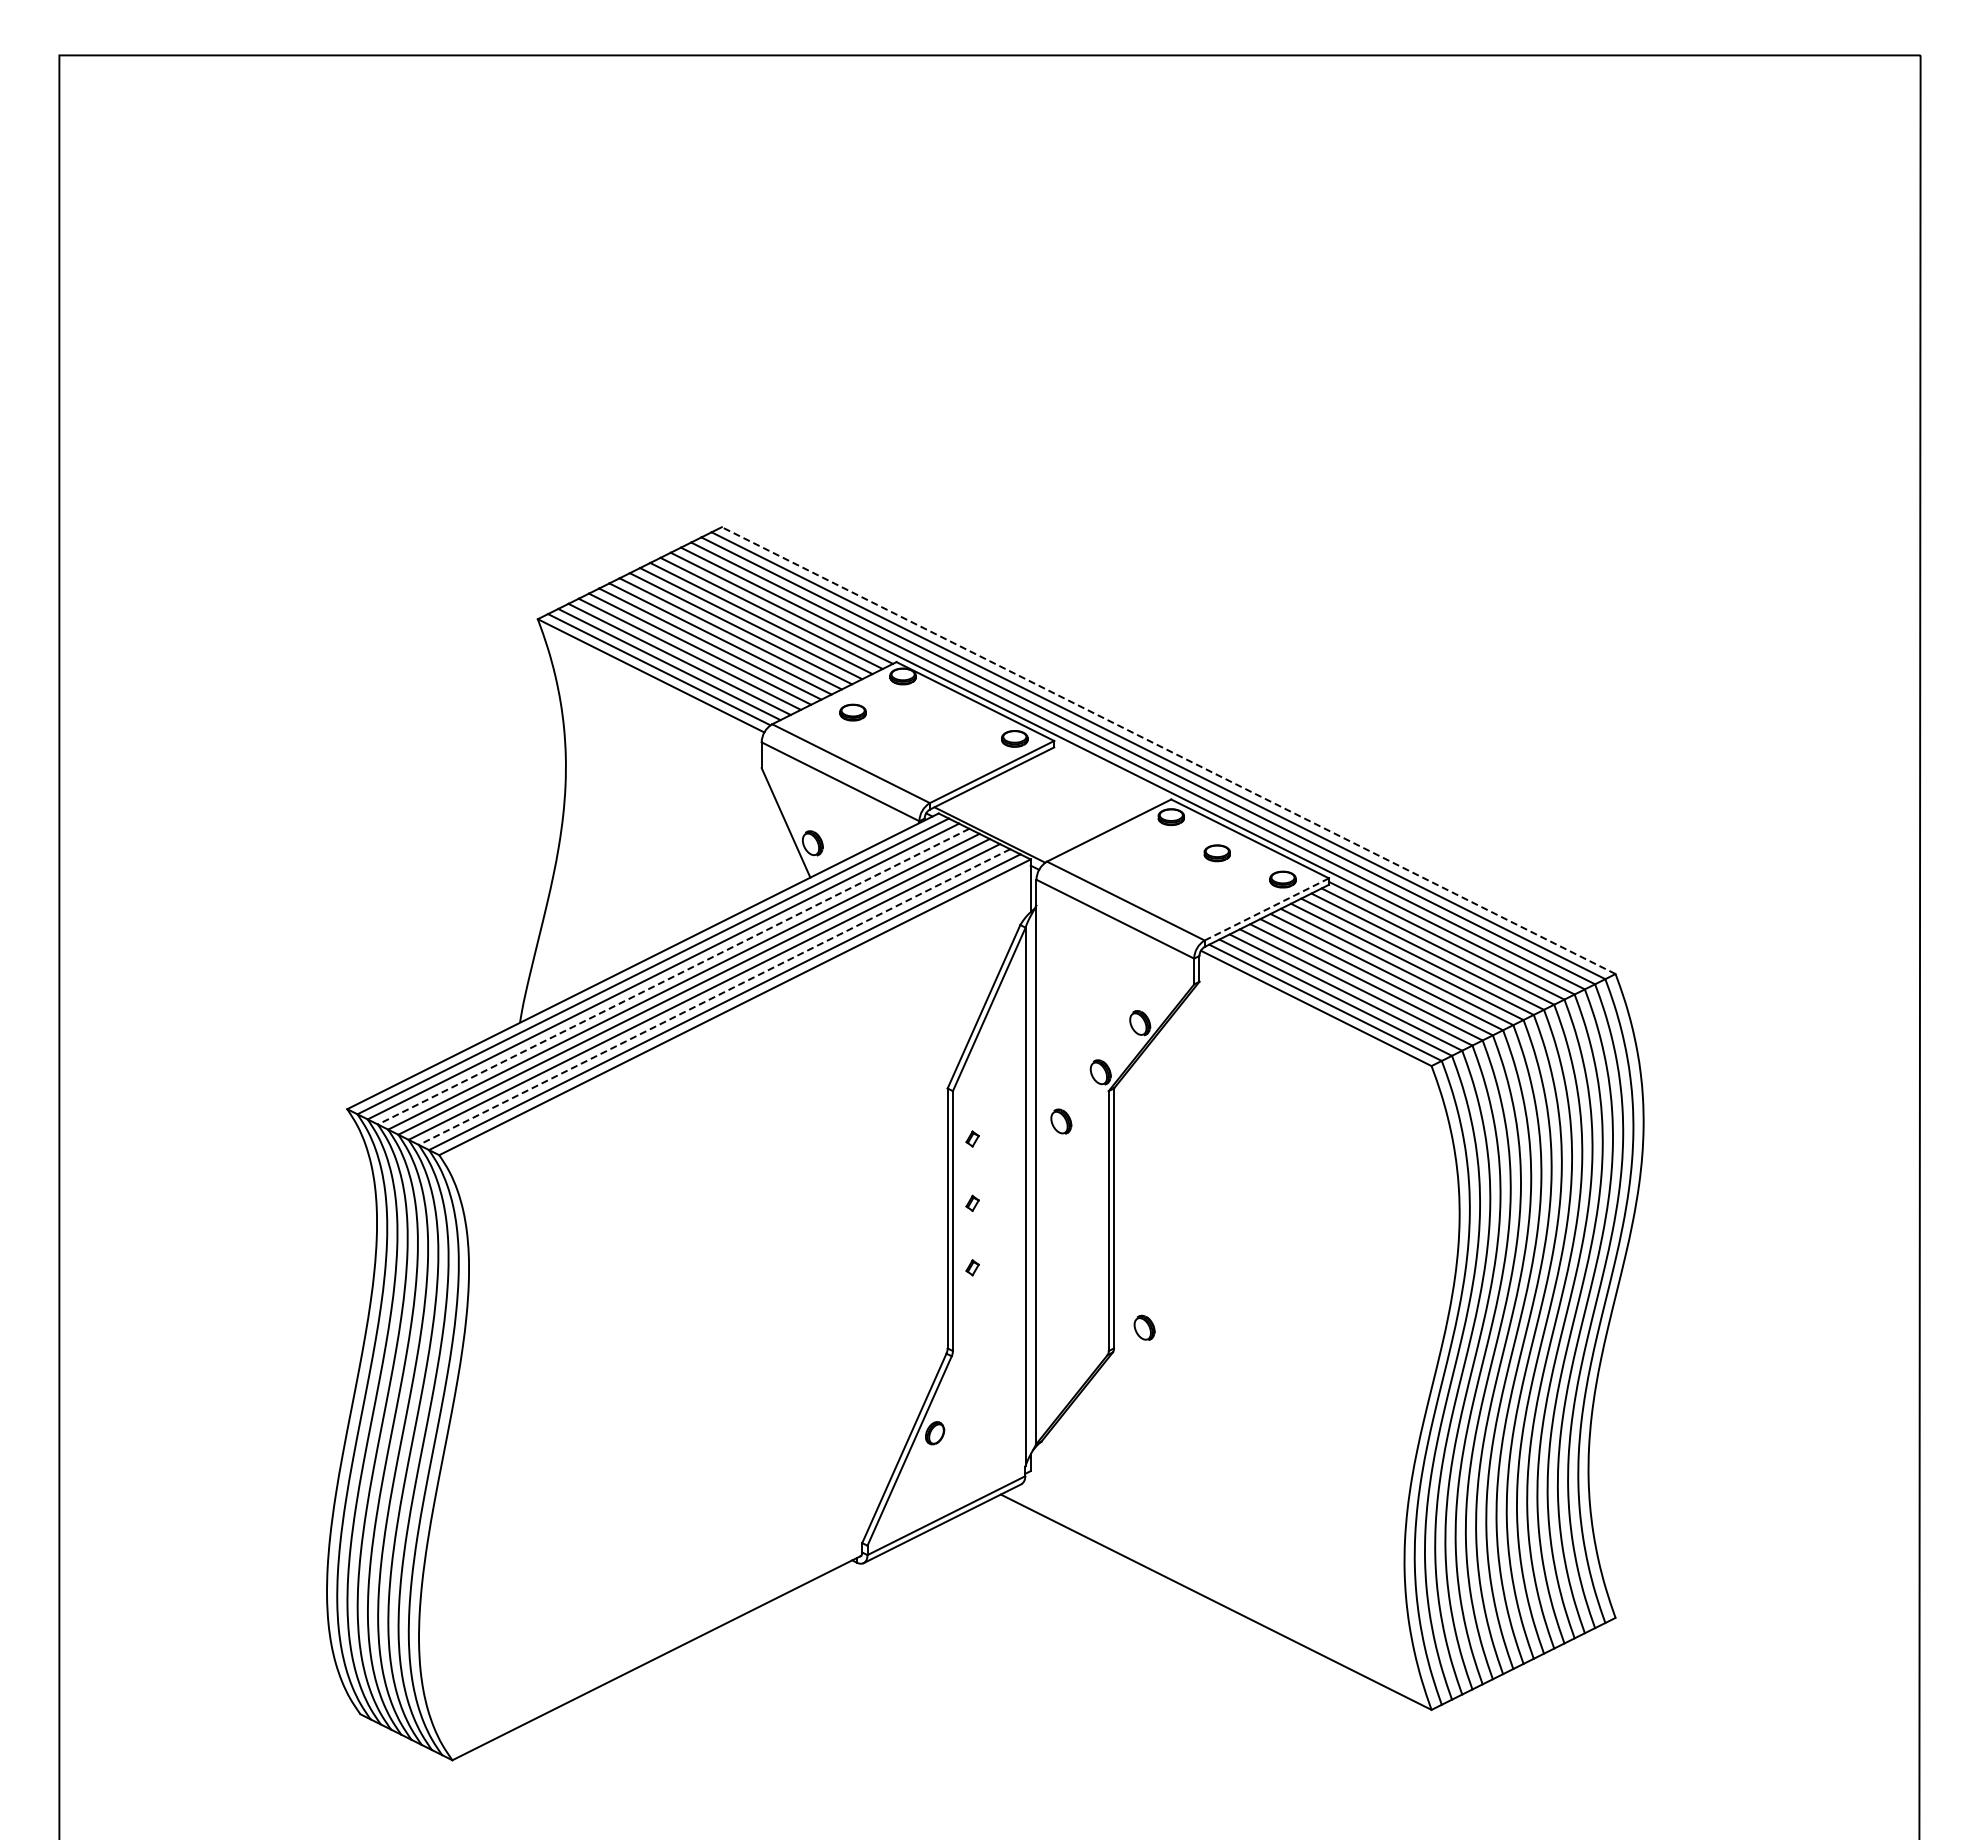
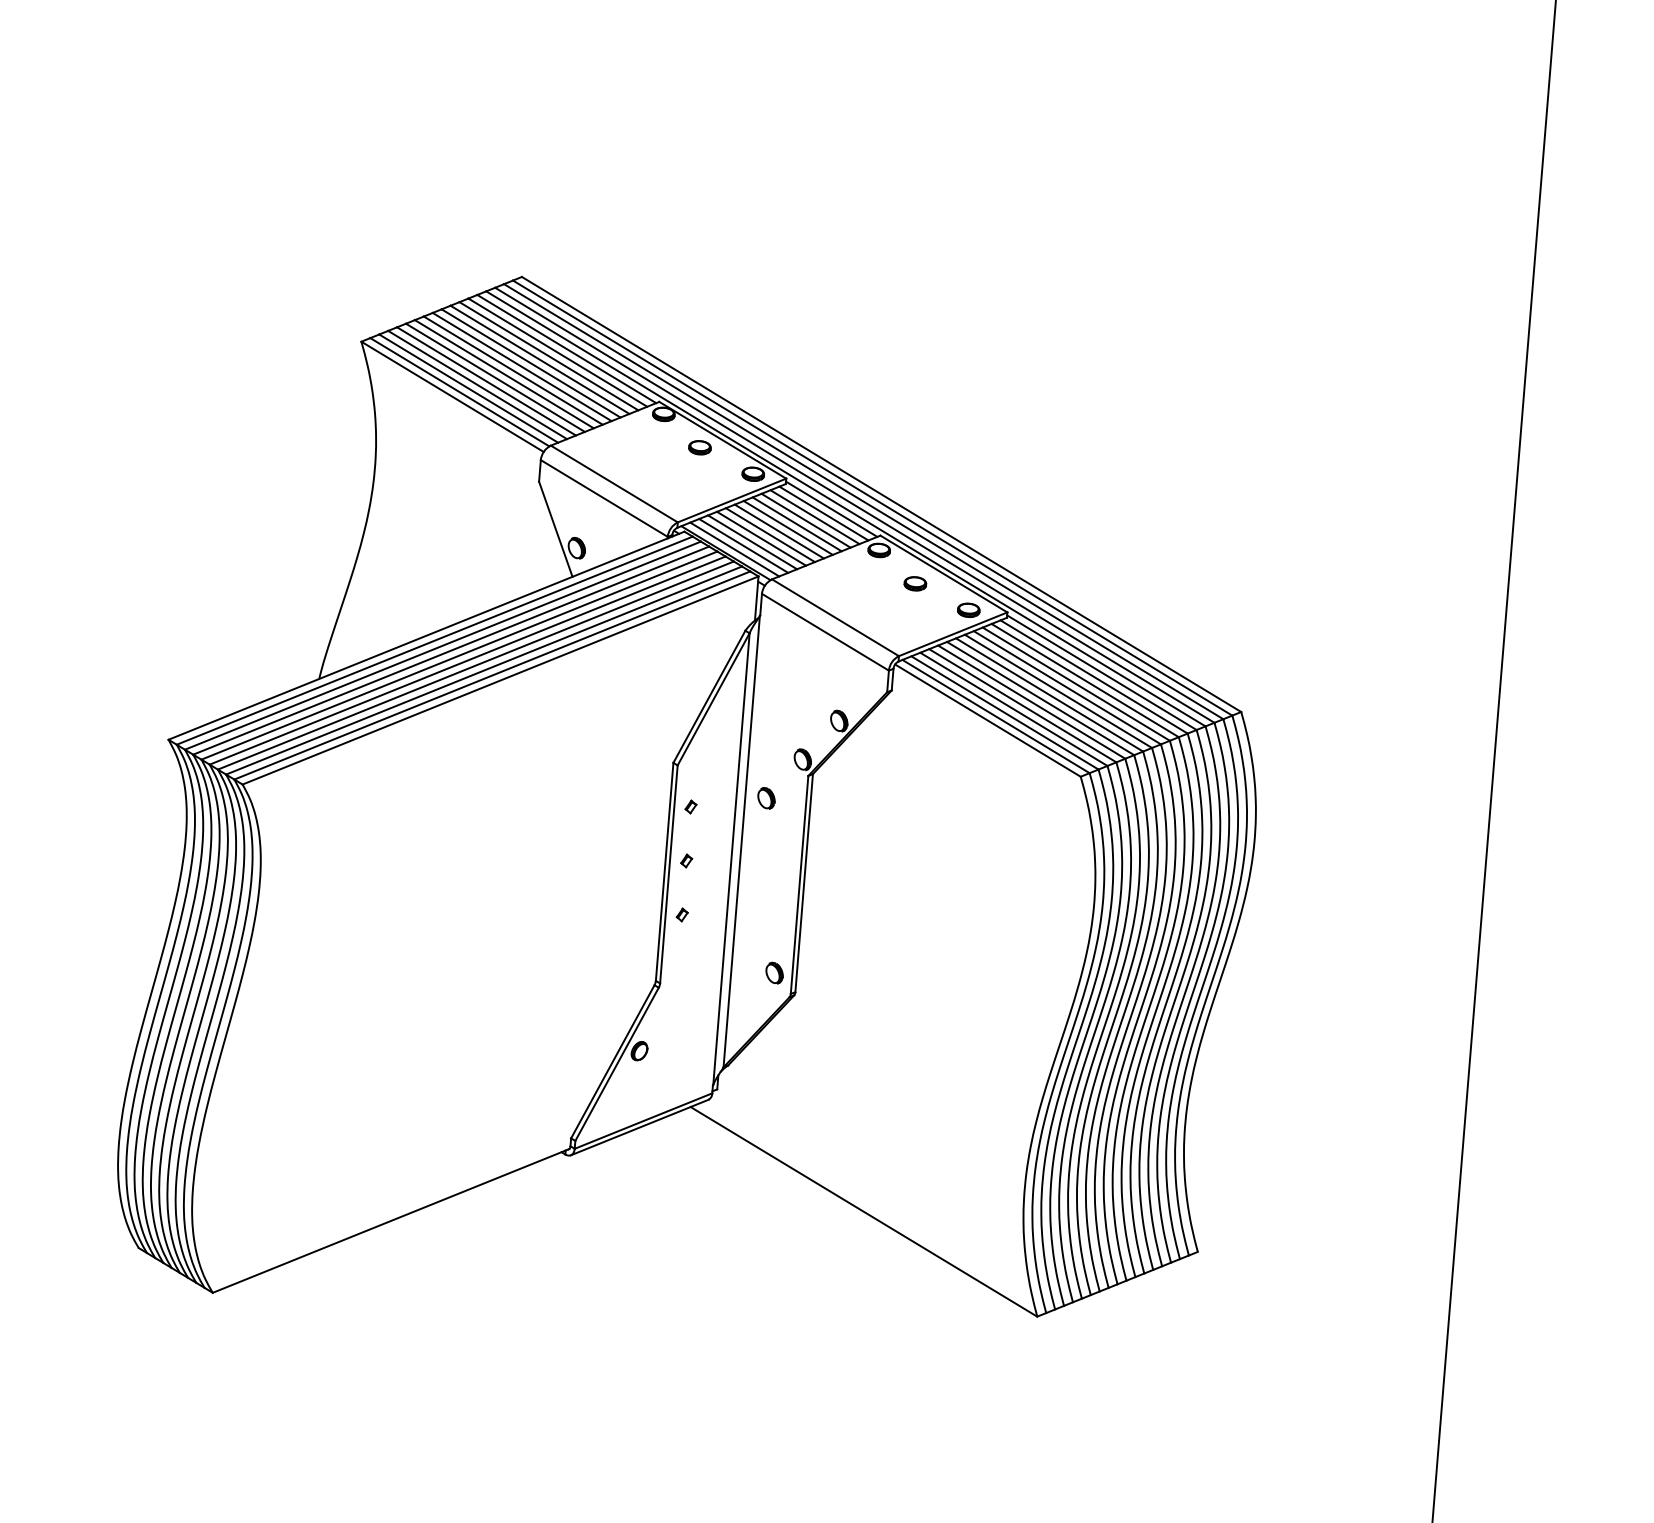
part: (852, 712) -> (699, 447), moved
line: (1168, 750) -> (881, 494), dashed -> solid
line: (1110, 772) -> (831, 508), added
line: (1101, 778) -> (823, 513), added
line: (1091, 783) -> (814, 516), added
line: (1081, 788) -> (805, 520), added
line: (1071, 793) -> (797, 523), added
line: (1061, 798) -> (788, 527), added
line: (1050, 803) -> (778, 530), added
line: (1040, 809) -> (770, 535), added
line: (1030, 814) -> (761, 538), added
line: (1020, 819) -> (752, 542), added
line: (1009, 824) -> (743, 545), added
line: (999, 829) -> (734, 549), added
line: (1266, 909) -> (952, 634), dashed -> solid
line: (673, 976) -> (451, 650), dashed -> solid
line: (714, 997) -> (484, 670), dashed -> solid
part: (1144, 1327) -> (774, 972), moved

